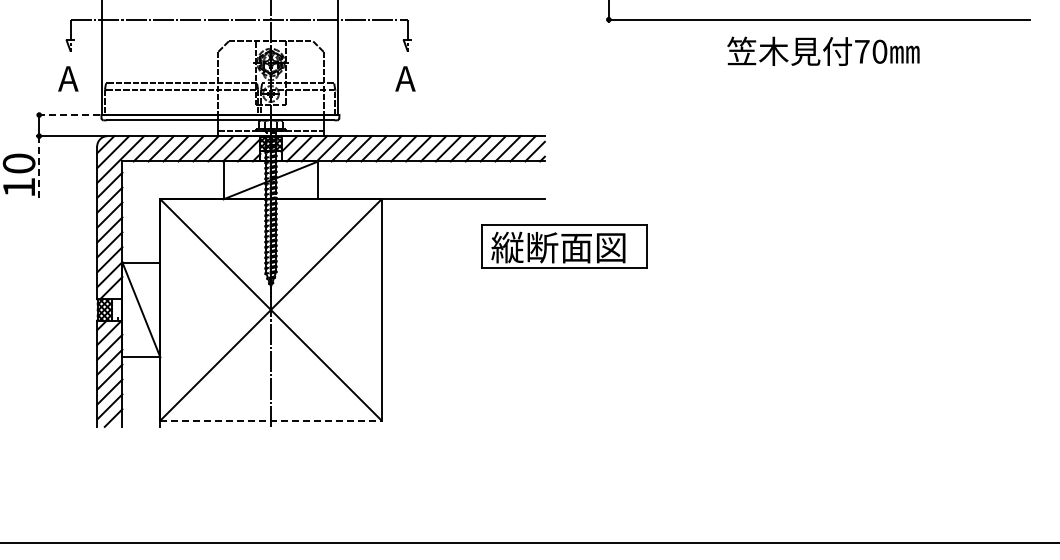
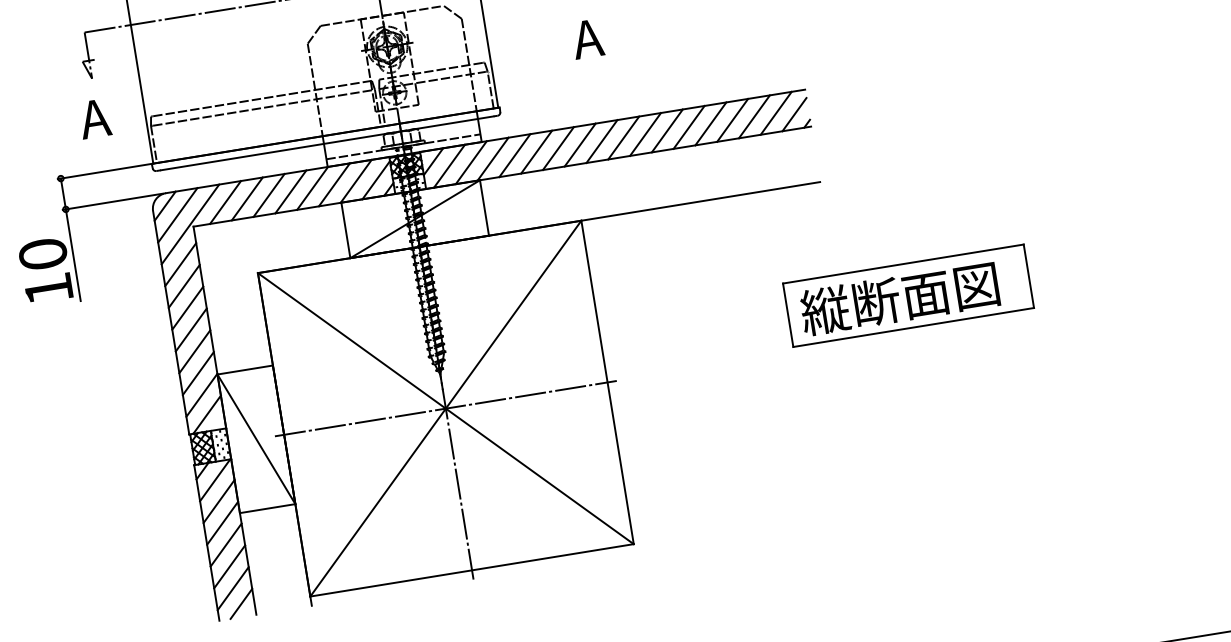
line: (68, 115) -> (103, 172), dashed -> solid
line: (39, 167) -> (73, 255), dashed -> solid
part: (564, 246) -> (908, 295), moved
line: (270, 309) -> (445, 408), added
line: (271, 420) -> (472, 570), dashed -> solid

